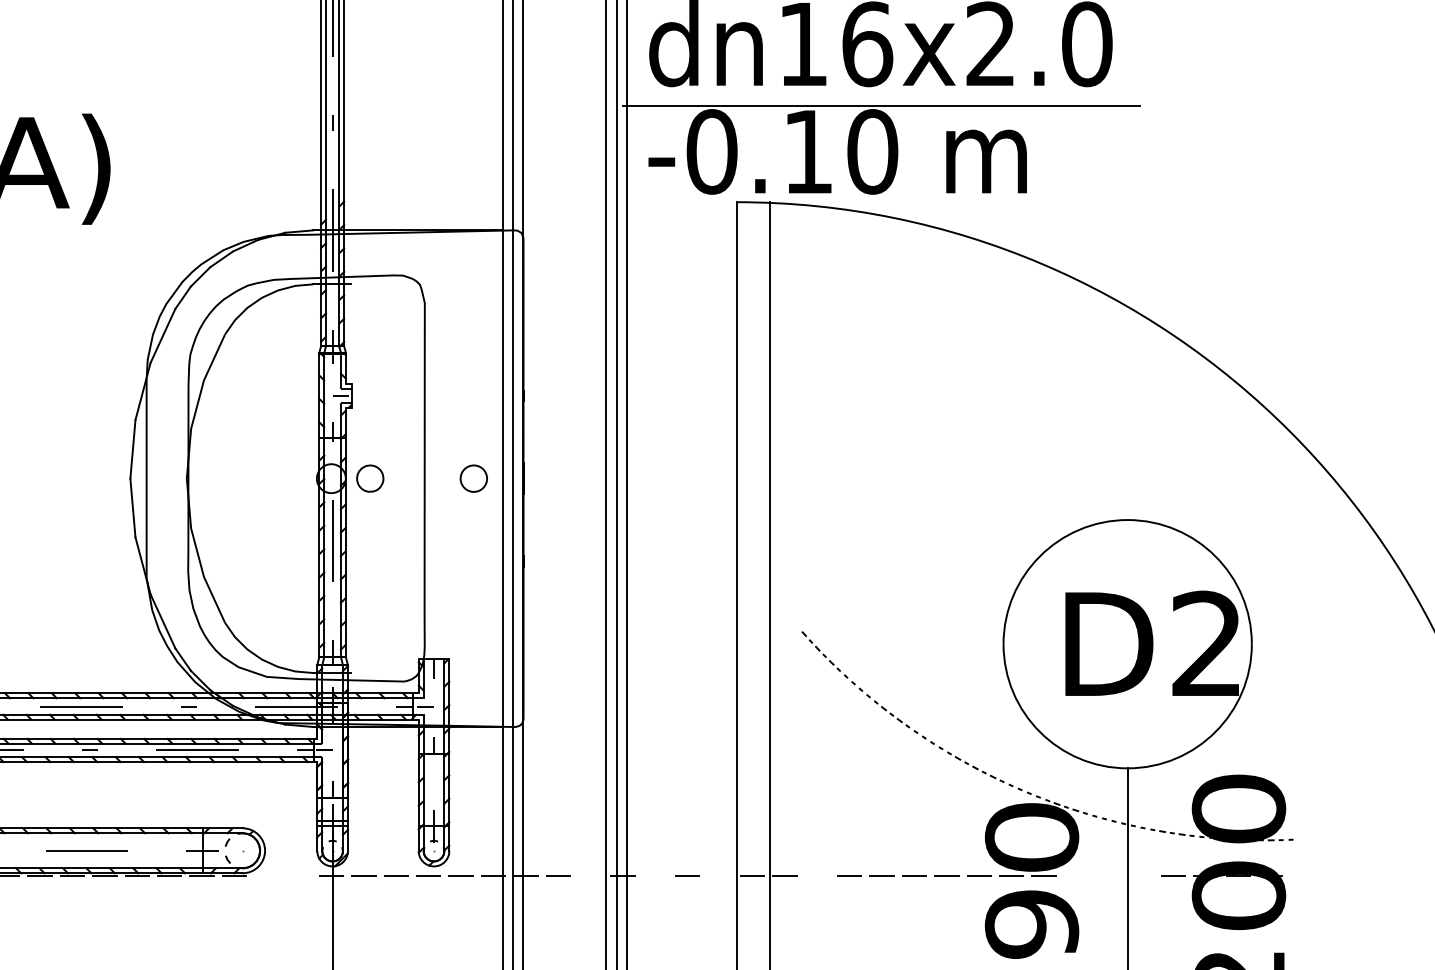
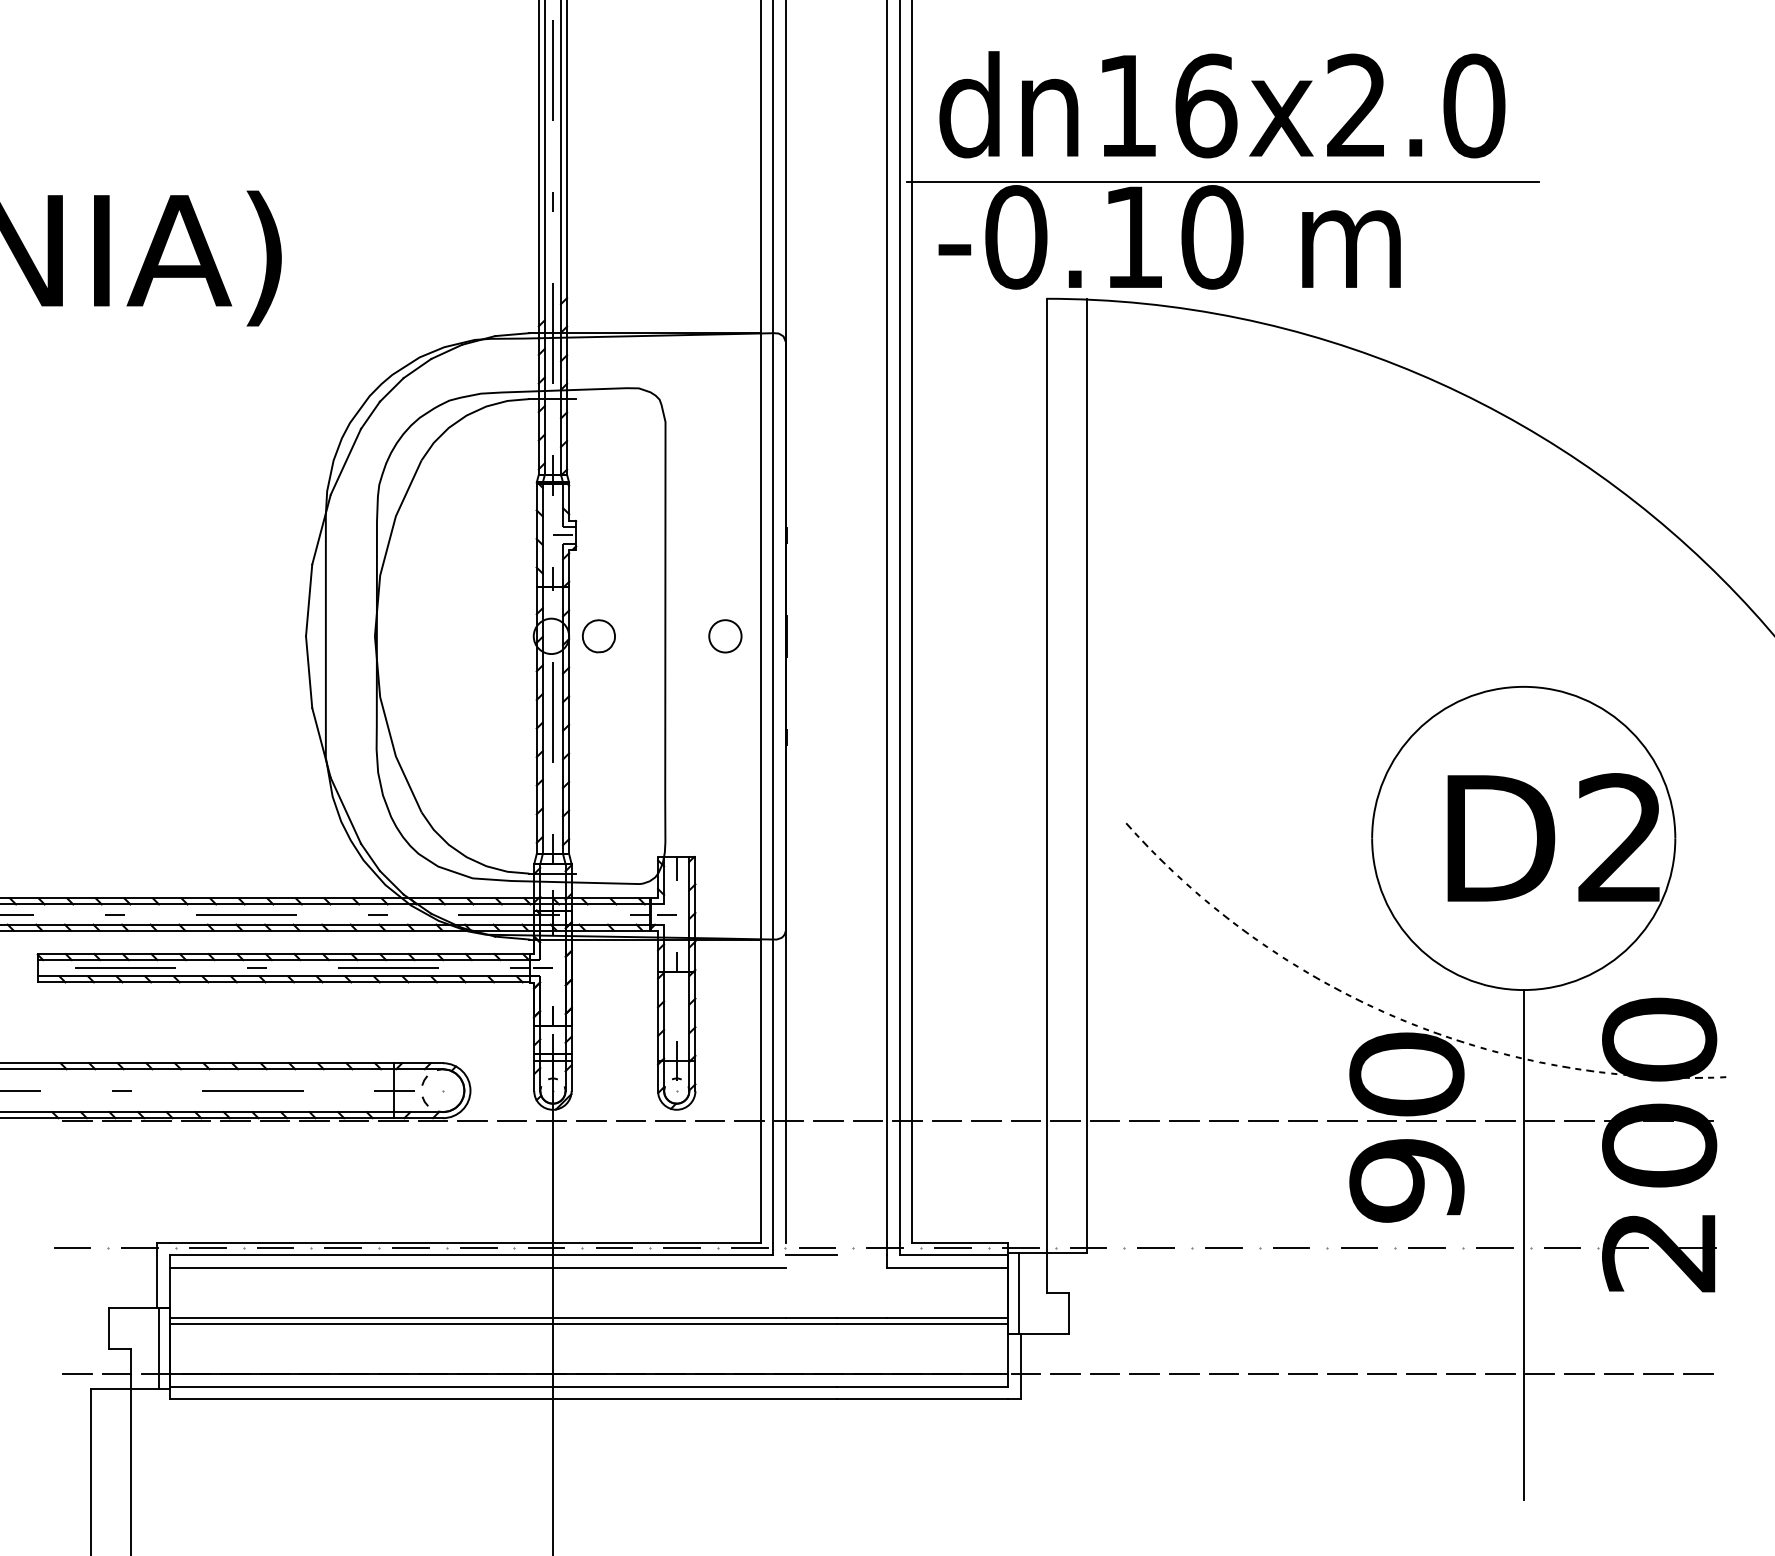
line: (654, 875) -> (946, 1120), added
line: (817, 875) -> (1144, 1120), added
line: (266, 876) -> (472, 1121), added
line: (298, 876) -> (511, 1121), added
line: (590, 876) -> (867, 1121), added
line: (719, 876) -> (1025, 1121), added
line: (1075, 876) -> (1460, 1121), added
line: (1108, 876) -> (1500, 1121), added
line: (1140, 876) -> (1539, 1121), added

